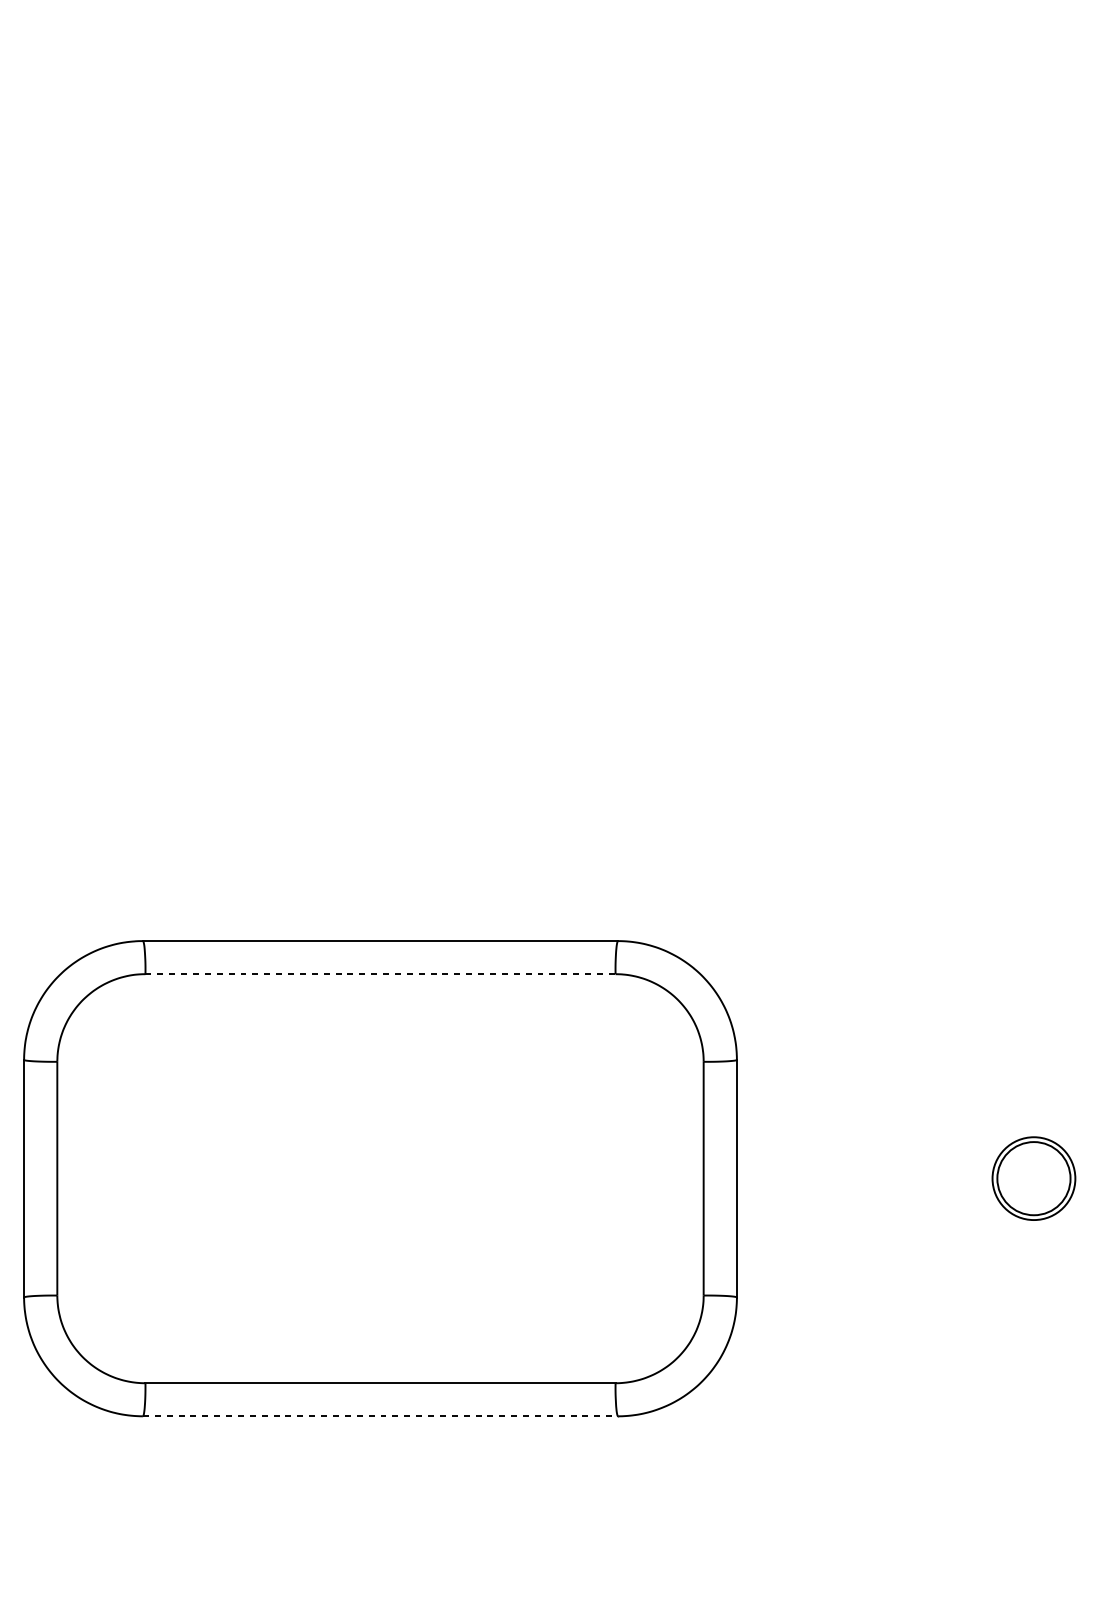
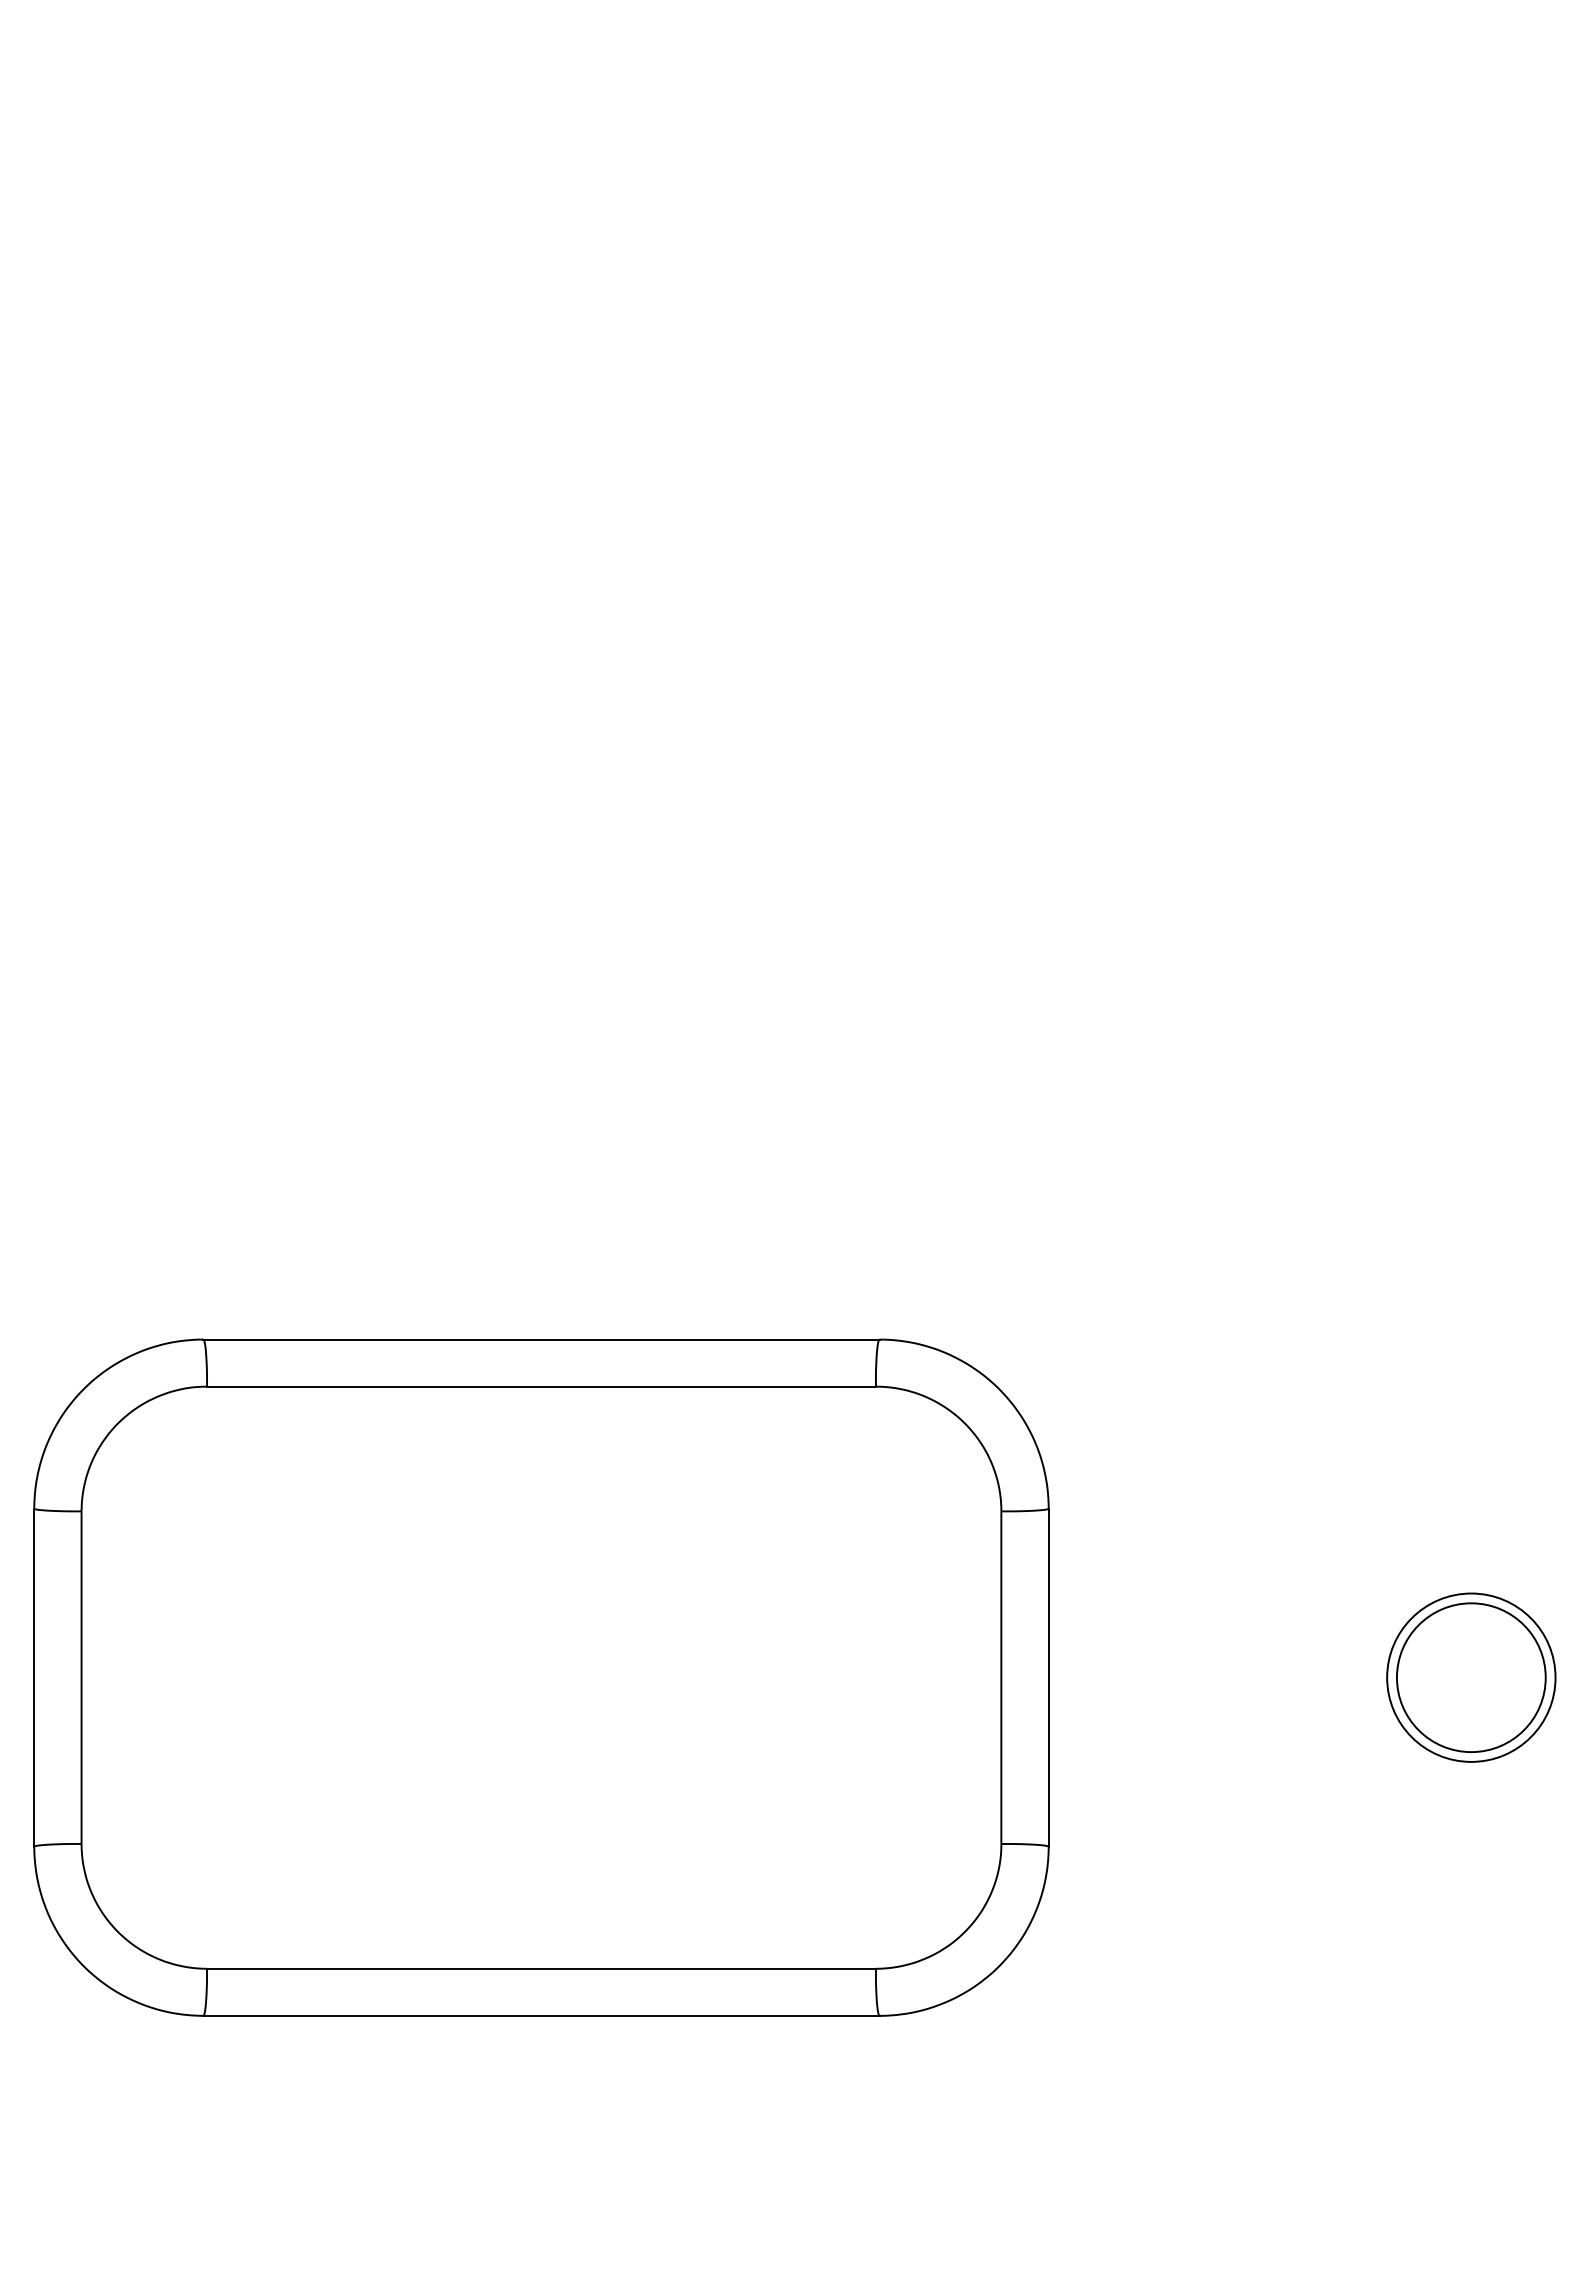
line: (381, 974) -> (542, 1386), dashed -> solid
part: (1034, 1178) -> (1471, 1677), size x1.43
line: (381, 1416) -> (542, 2015), dashed -> solid

